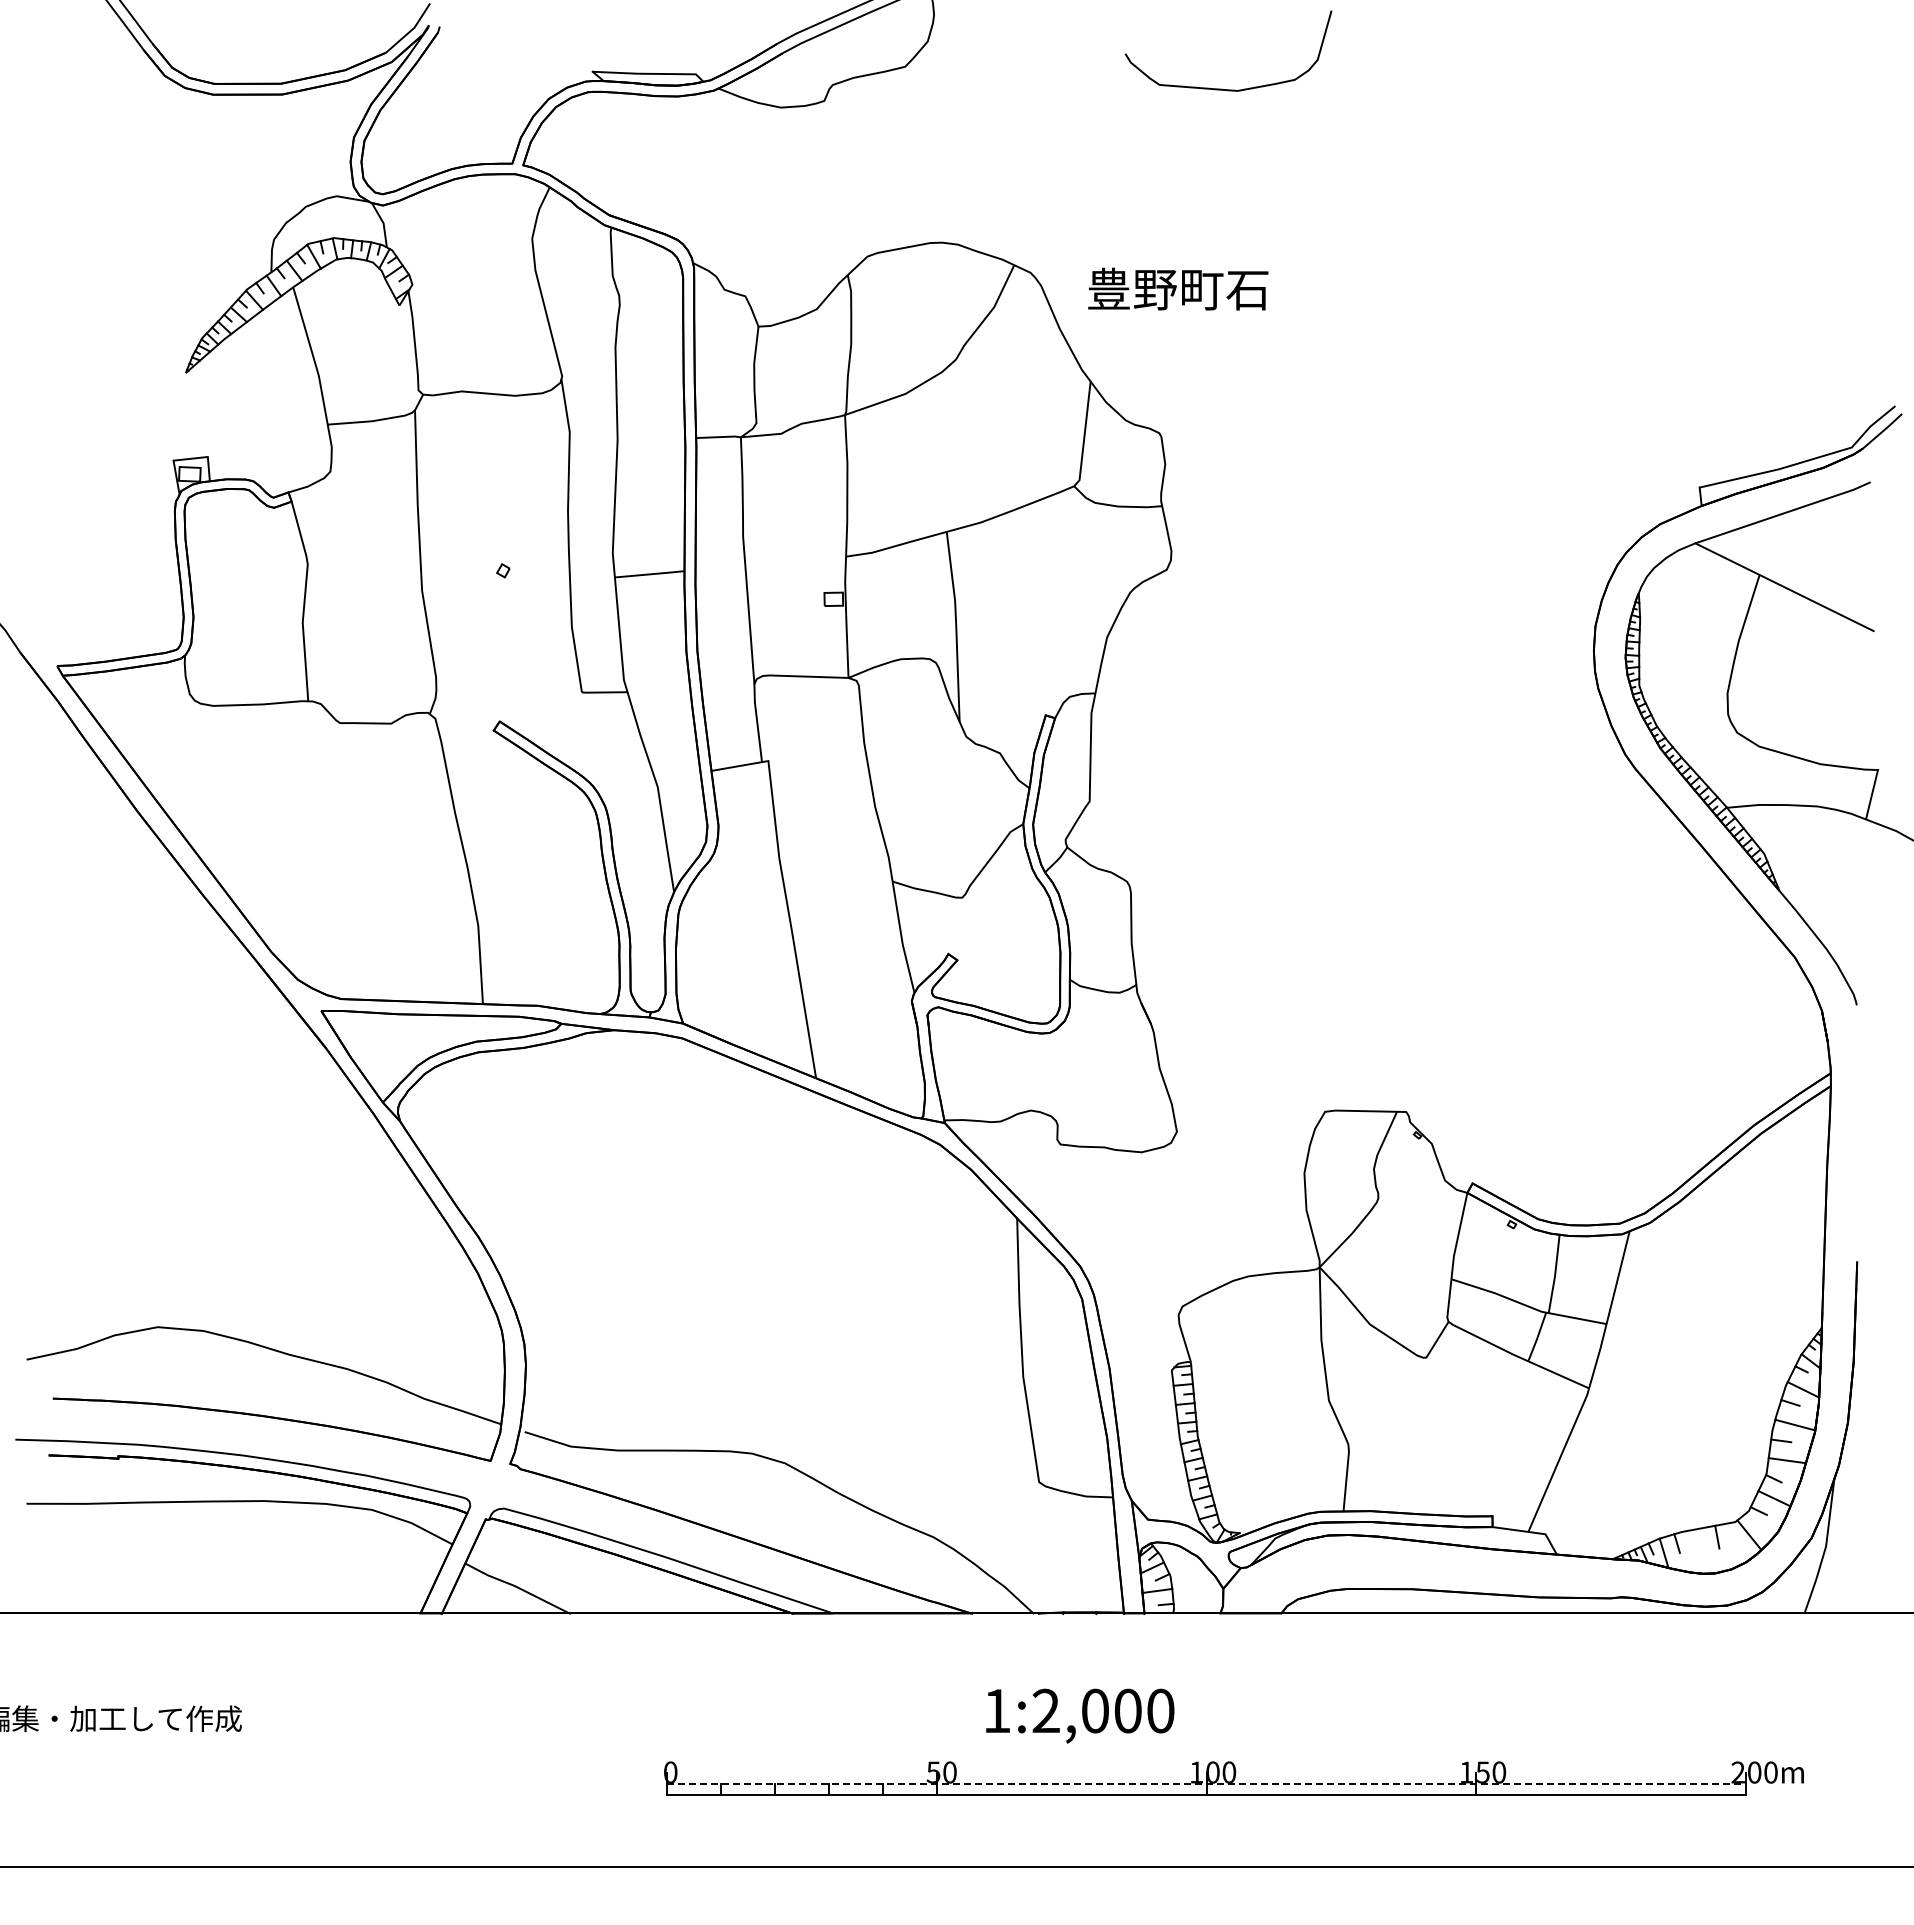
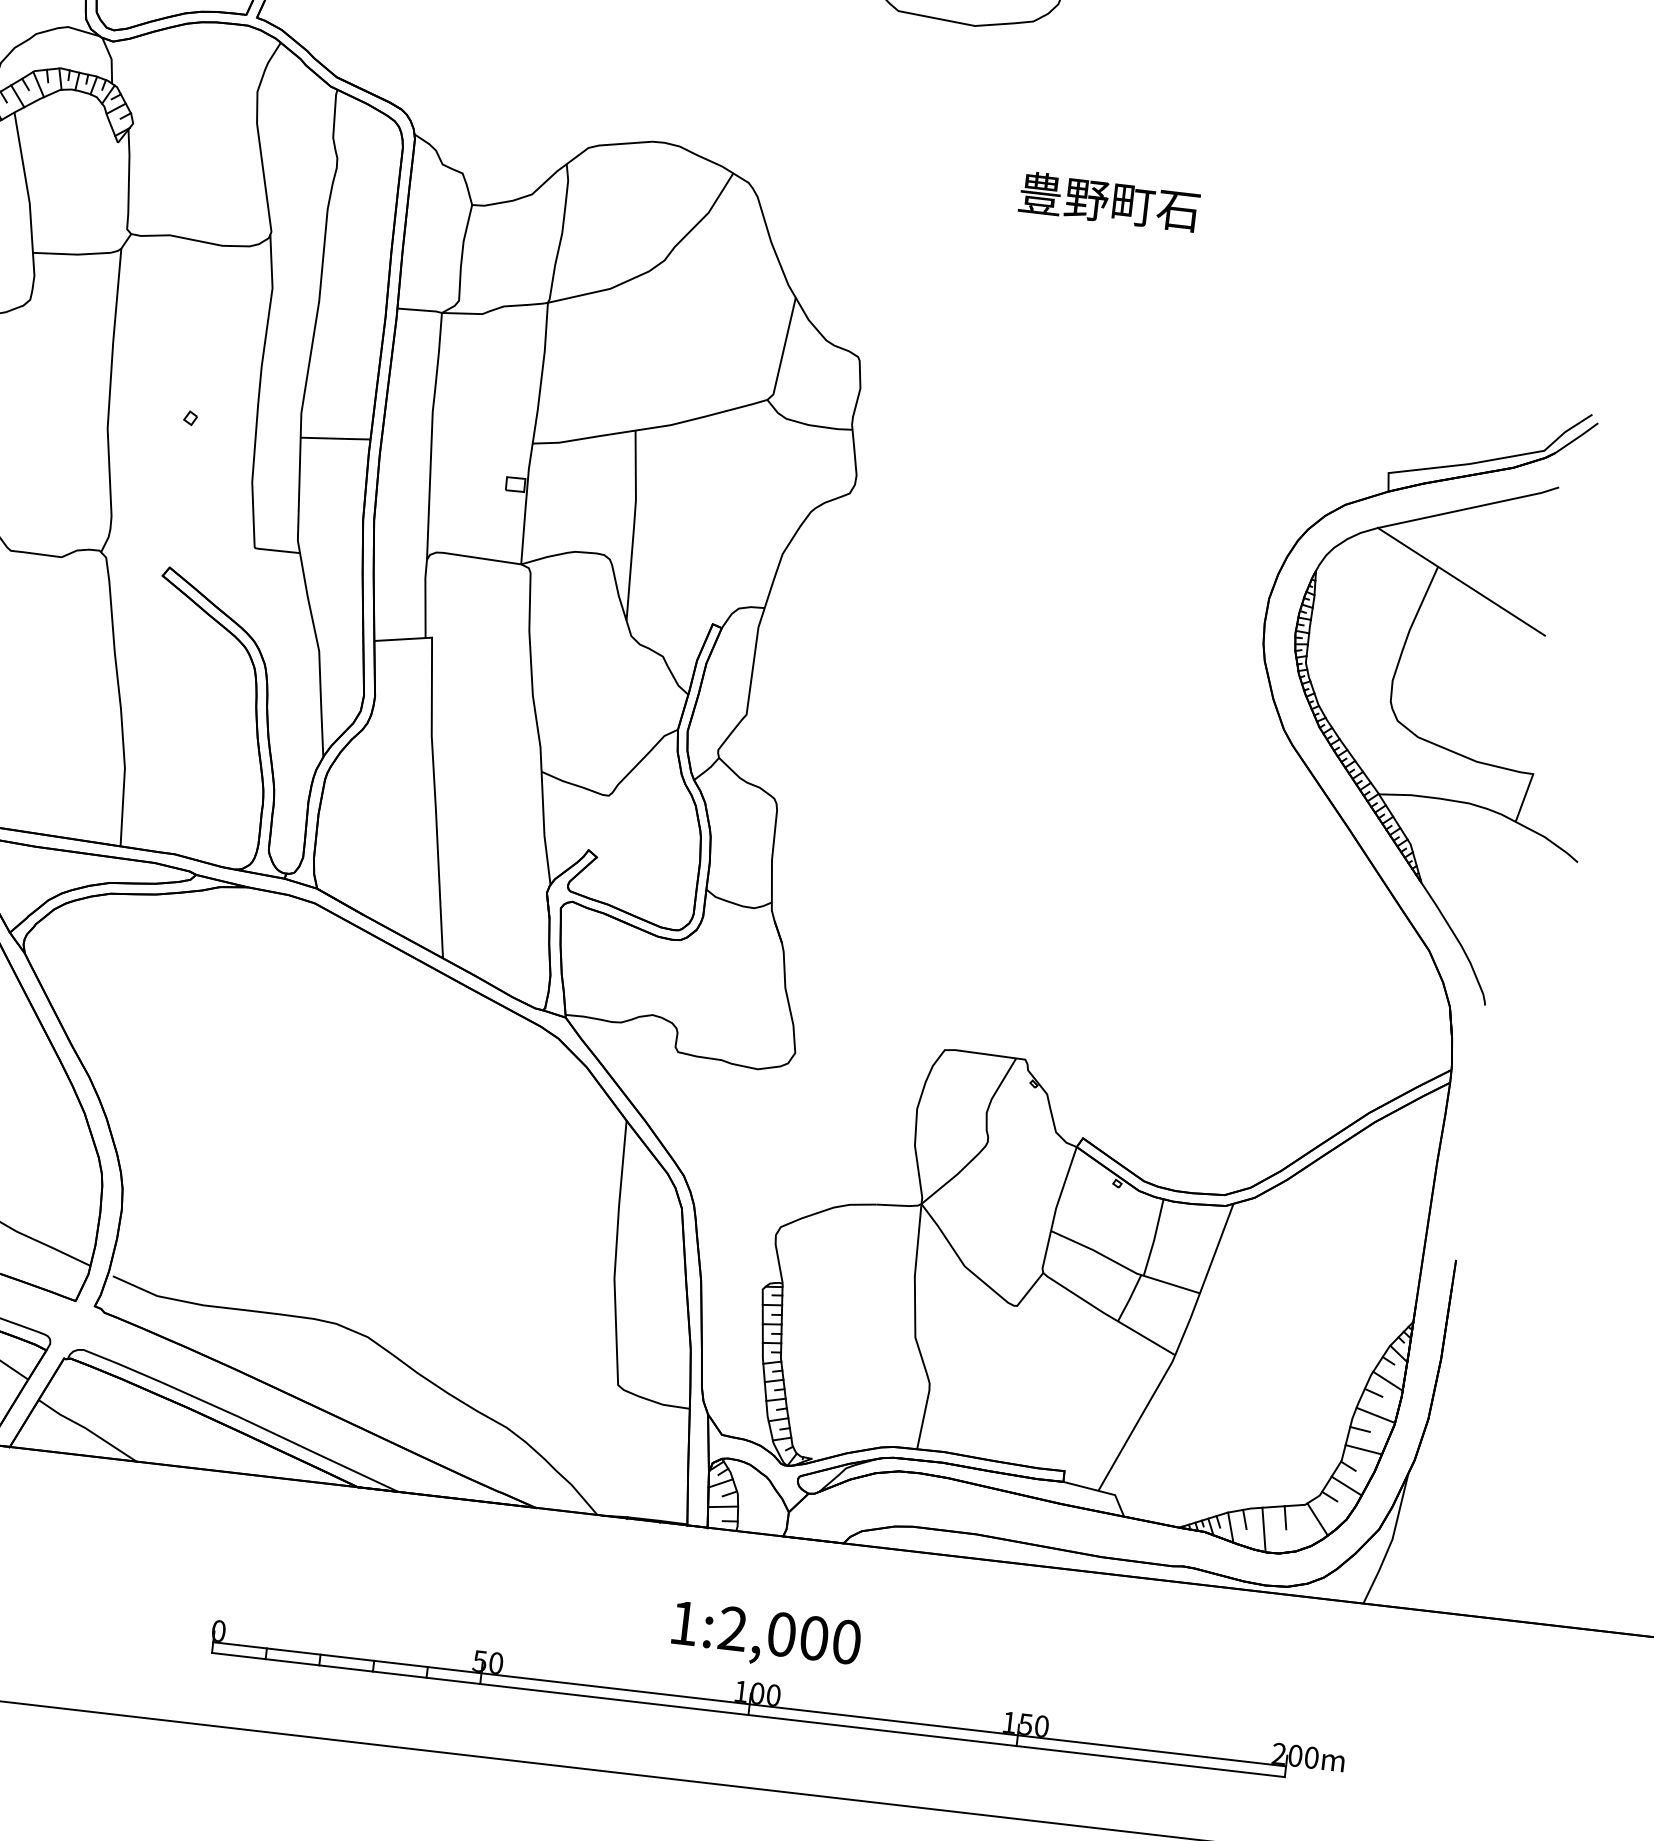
text: (1178, 288) -> (1109, 201), moved
line: (1697, 1551) -> (1264, 1529), added
text: (1080, 1715) -> (766, 1637), moved
line: (1206, 1784) -> (749, 1704), dashed -> solid

